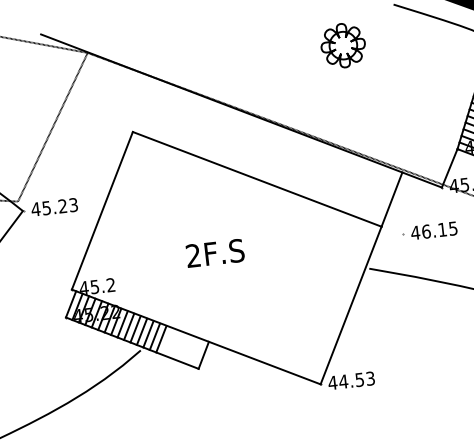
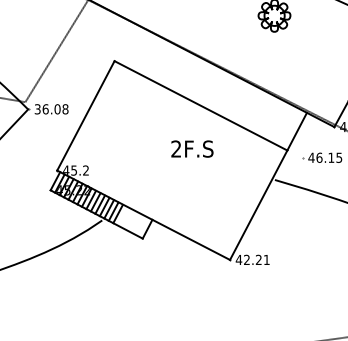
text: (54, 207) -> (51, 109), 45.23 -> 36.08
text: (215, 252) -> (192, 148), moved
text: (356, 379) -> (256, 259), 44.53 -> 42.21

